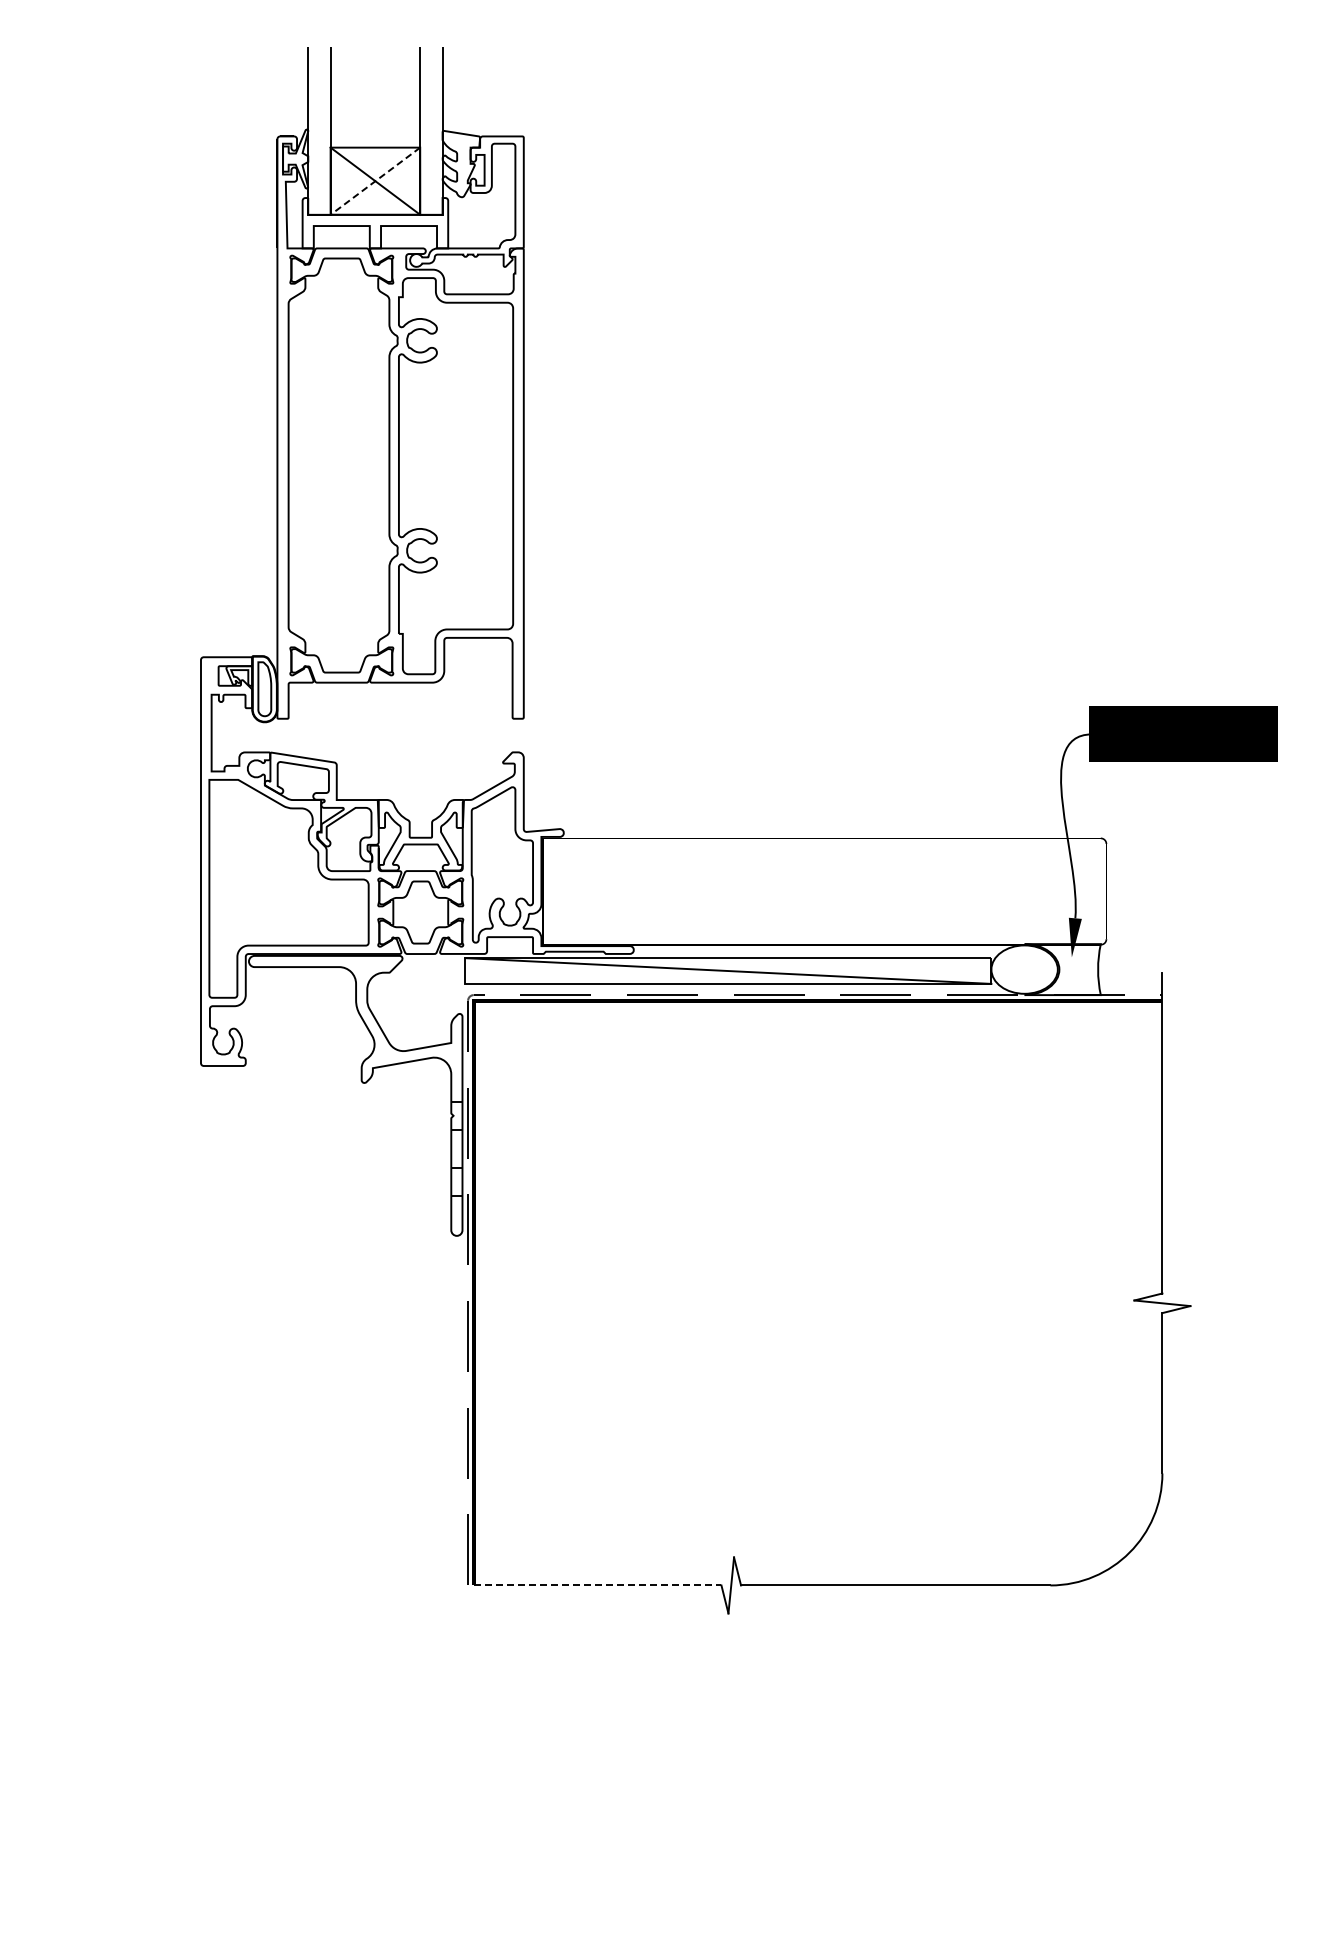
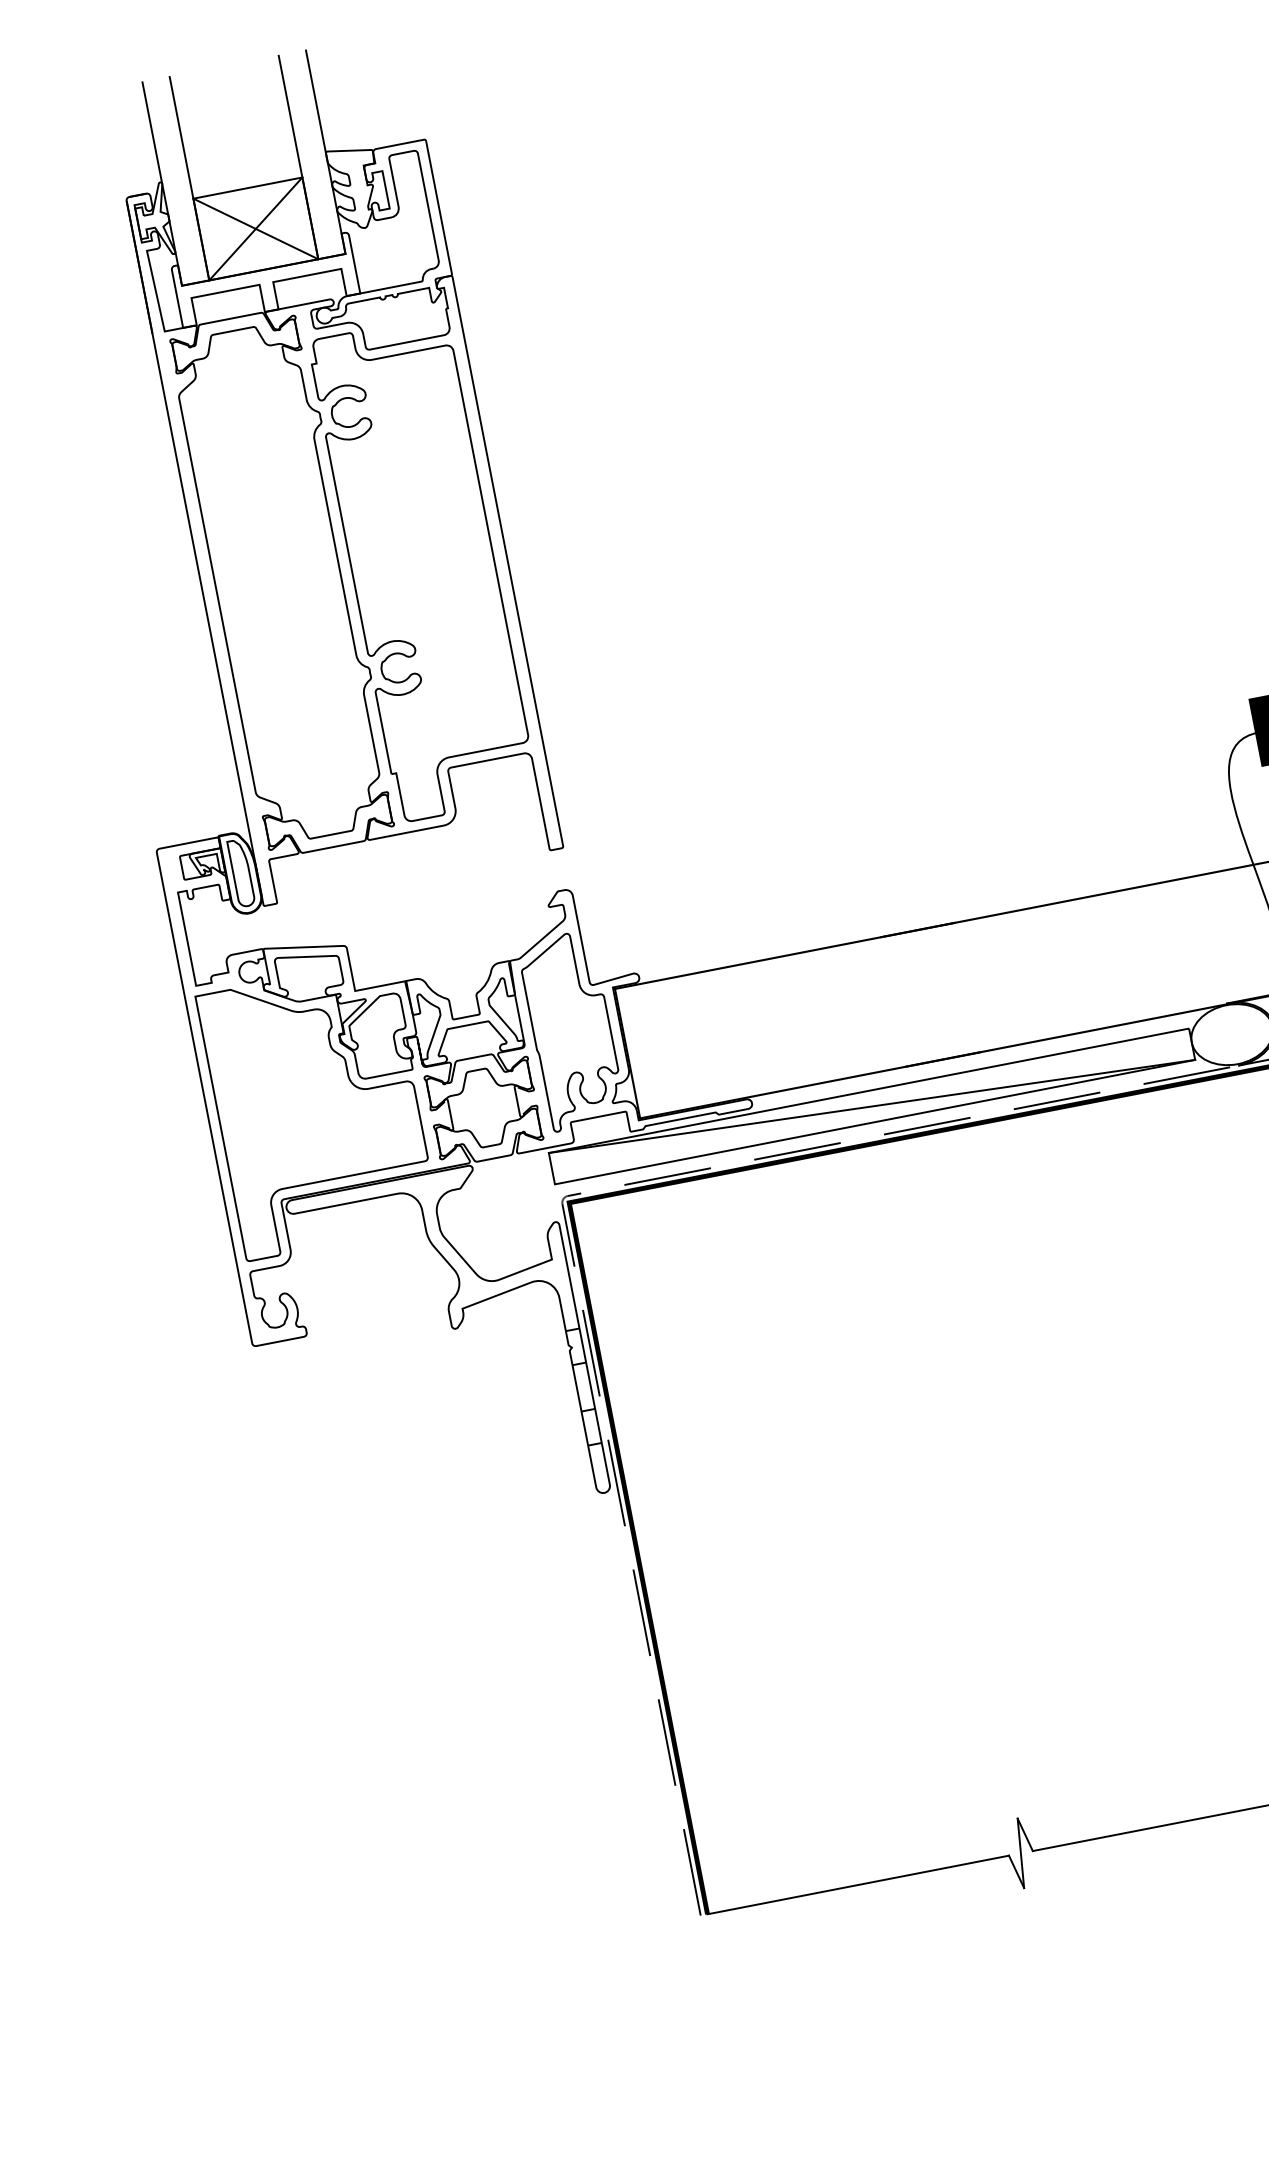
line: (375, 181) -> (256, 229), dashed -> solid
line: (597, 1585) -> (858, 1885), dashed -> solid

